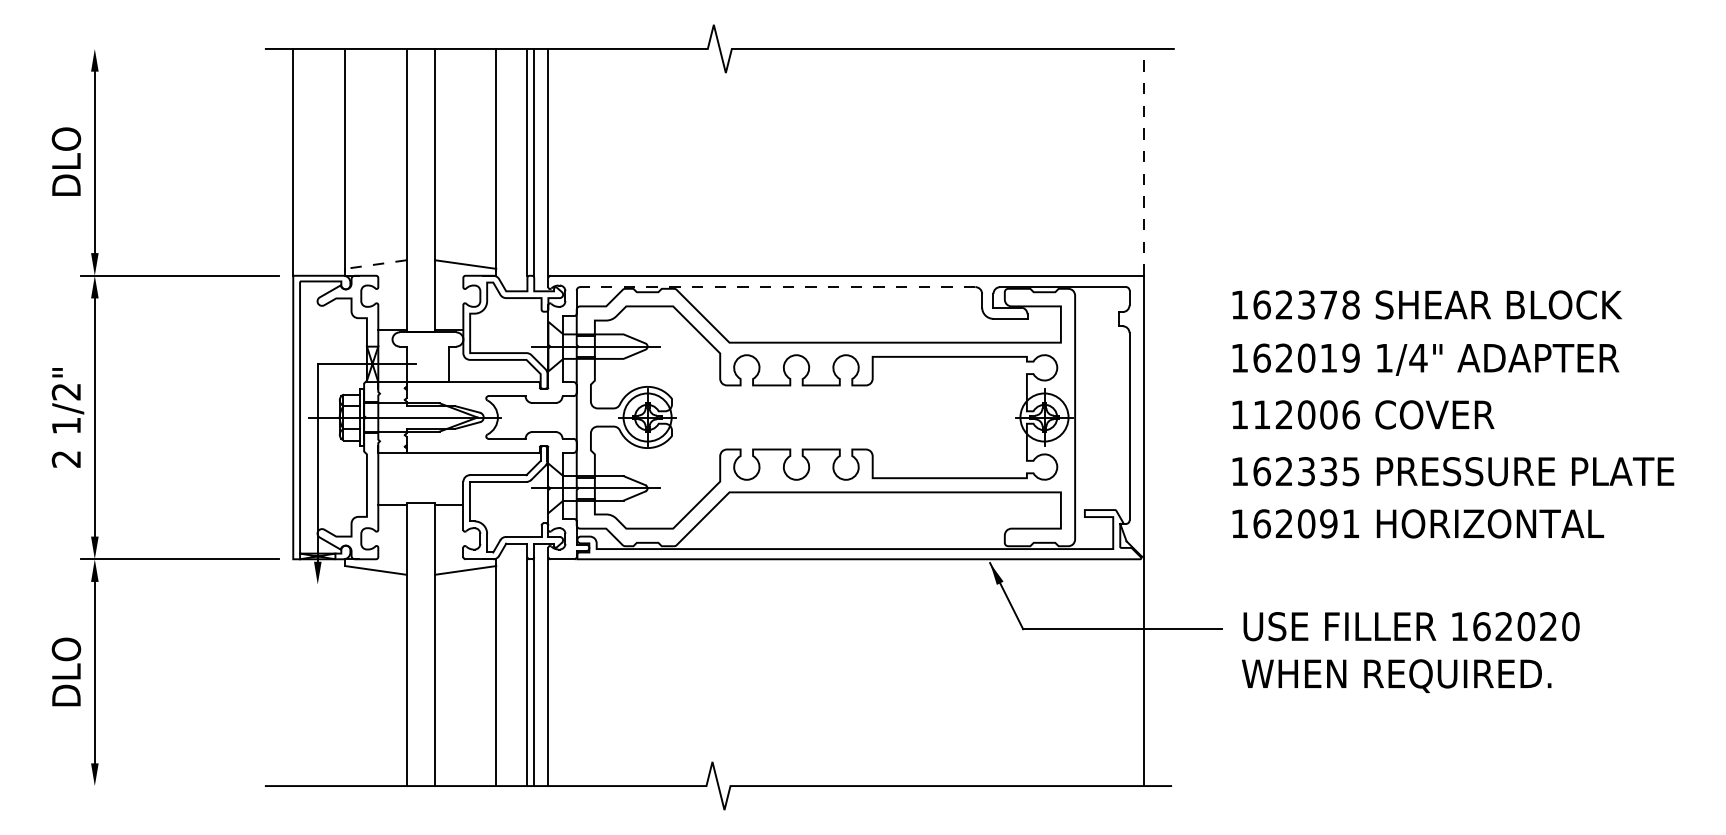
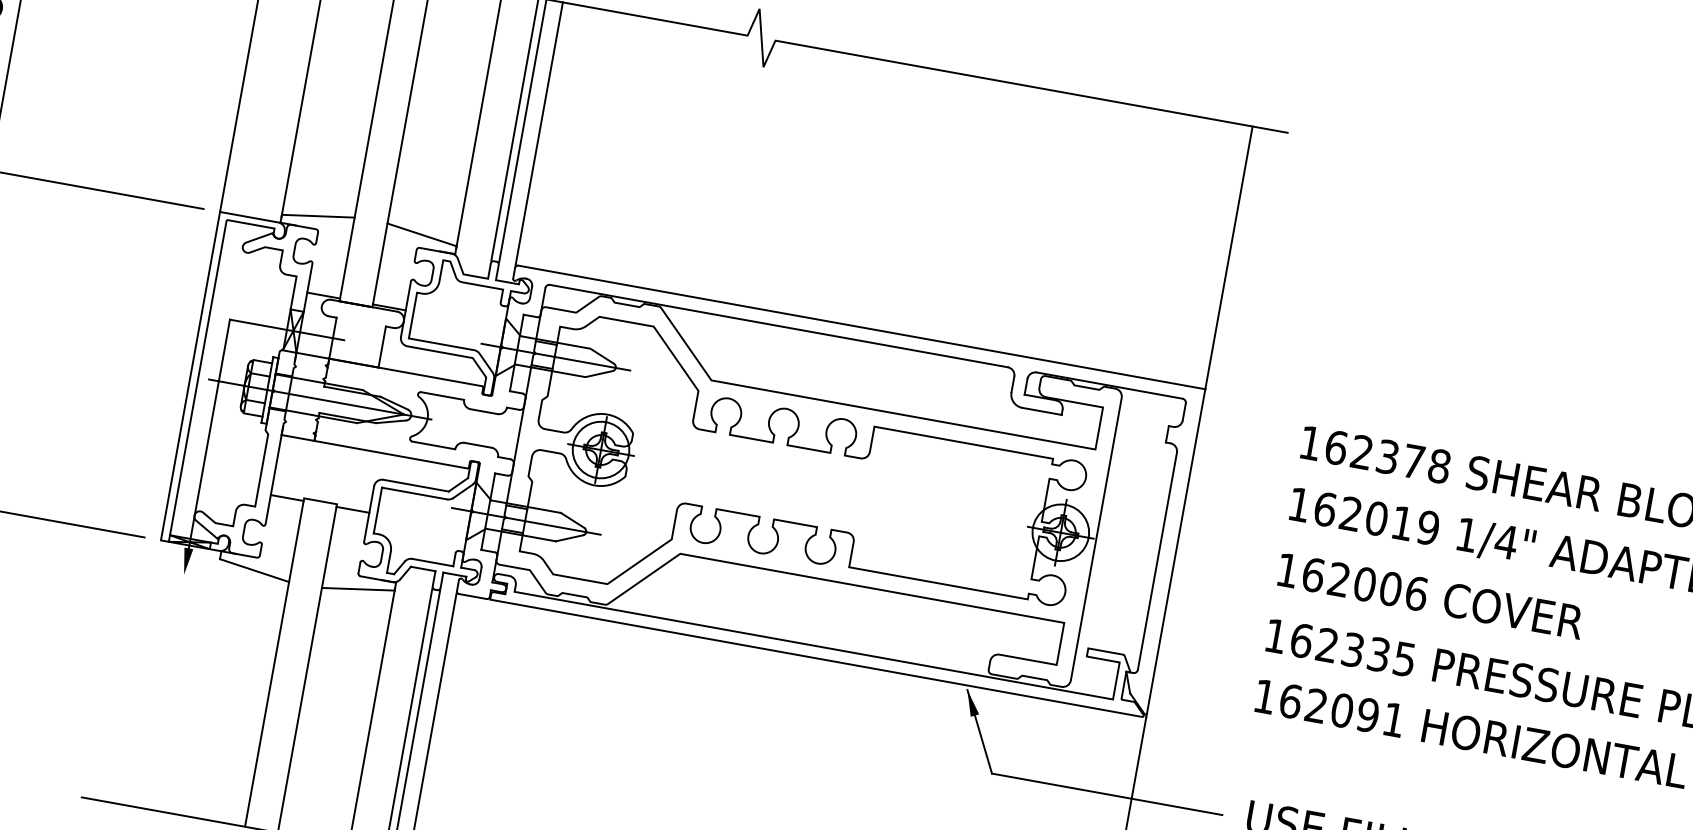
line: (1143, 161) -> (1228, 256), dashed -> solid
line: (376, 264) -> (318, 216), dashed -> solid
line: (777, 287) -> (778, 326), dashed -> solid
text: (1261, 414) -> (1312, 574), 112006 -> 162006

